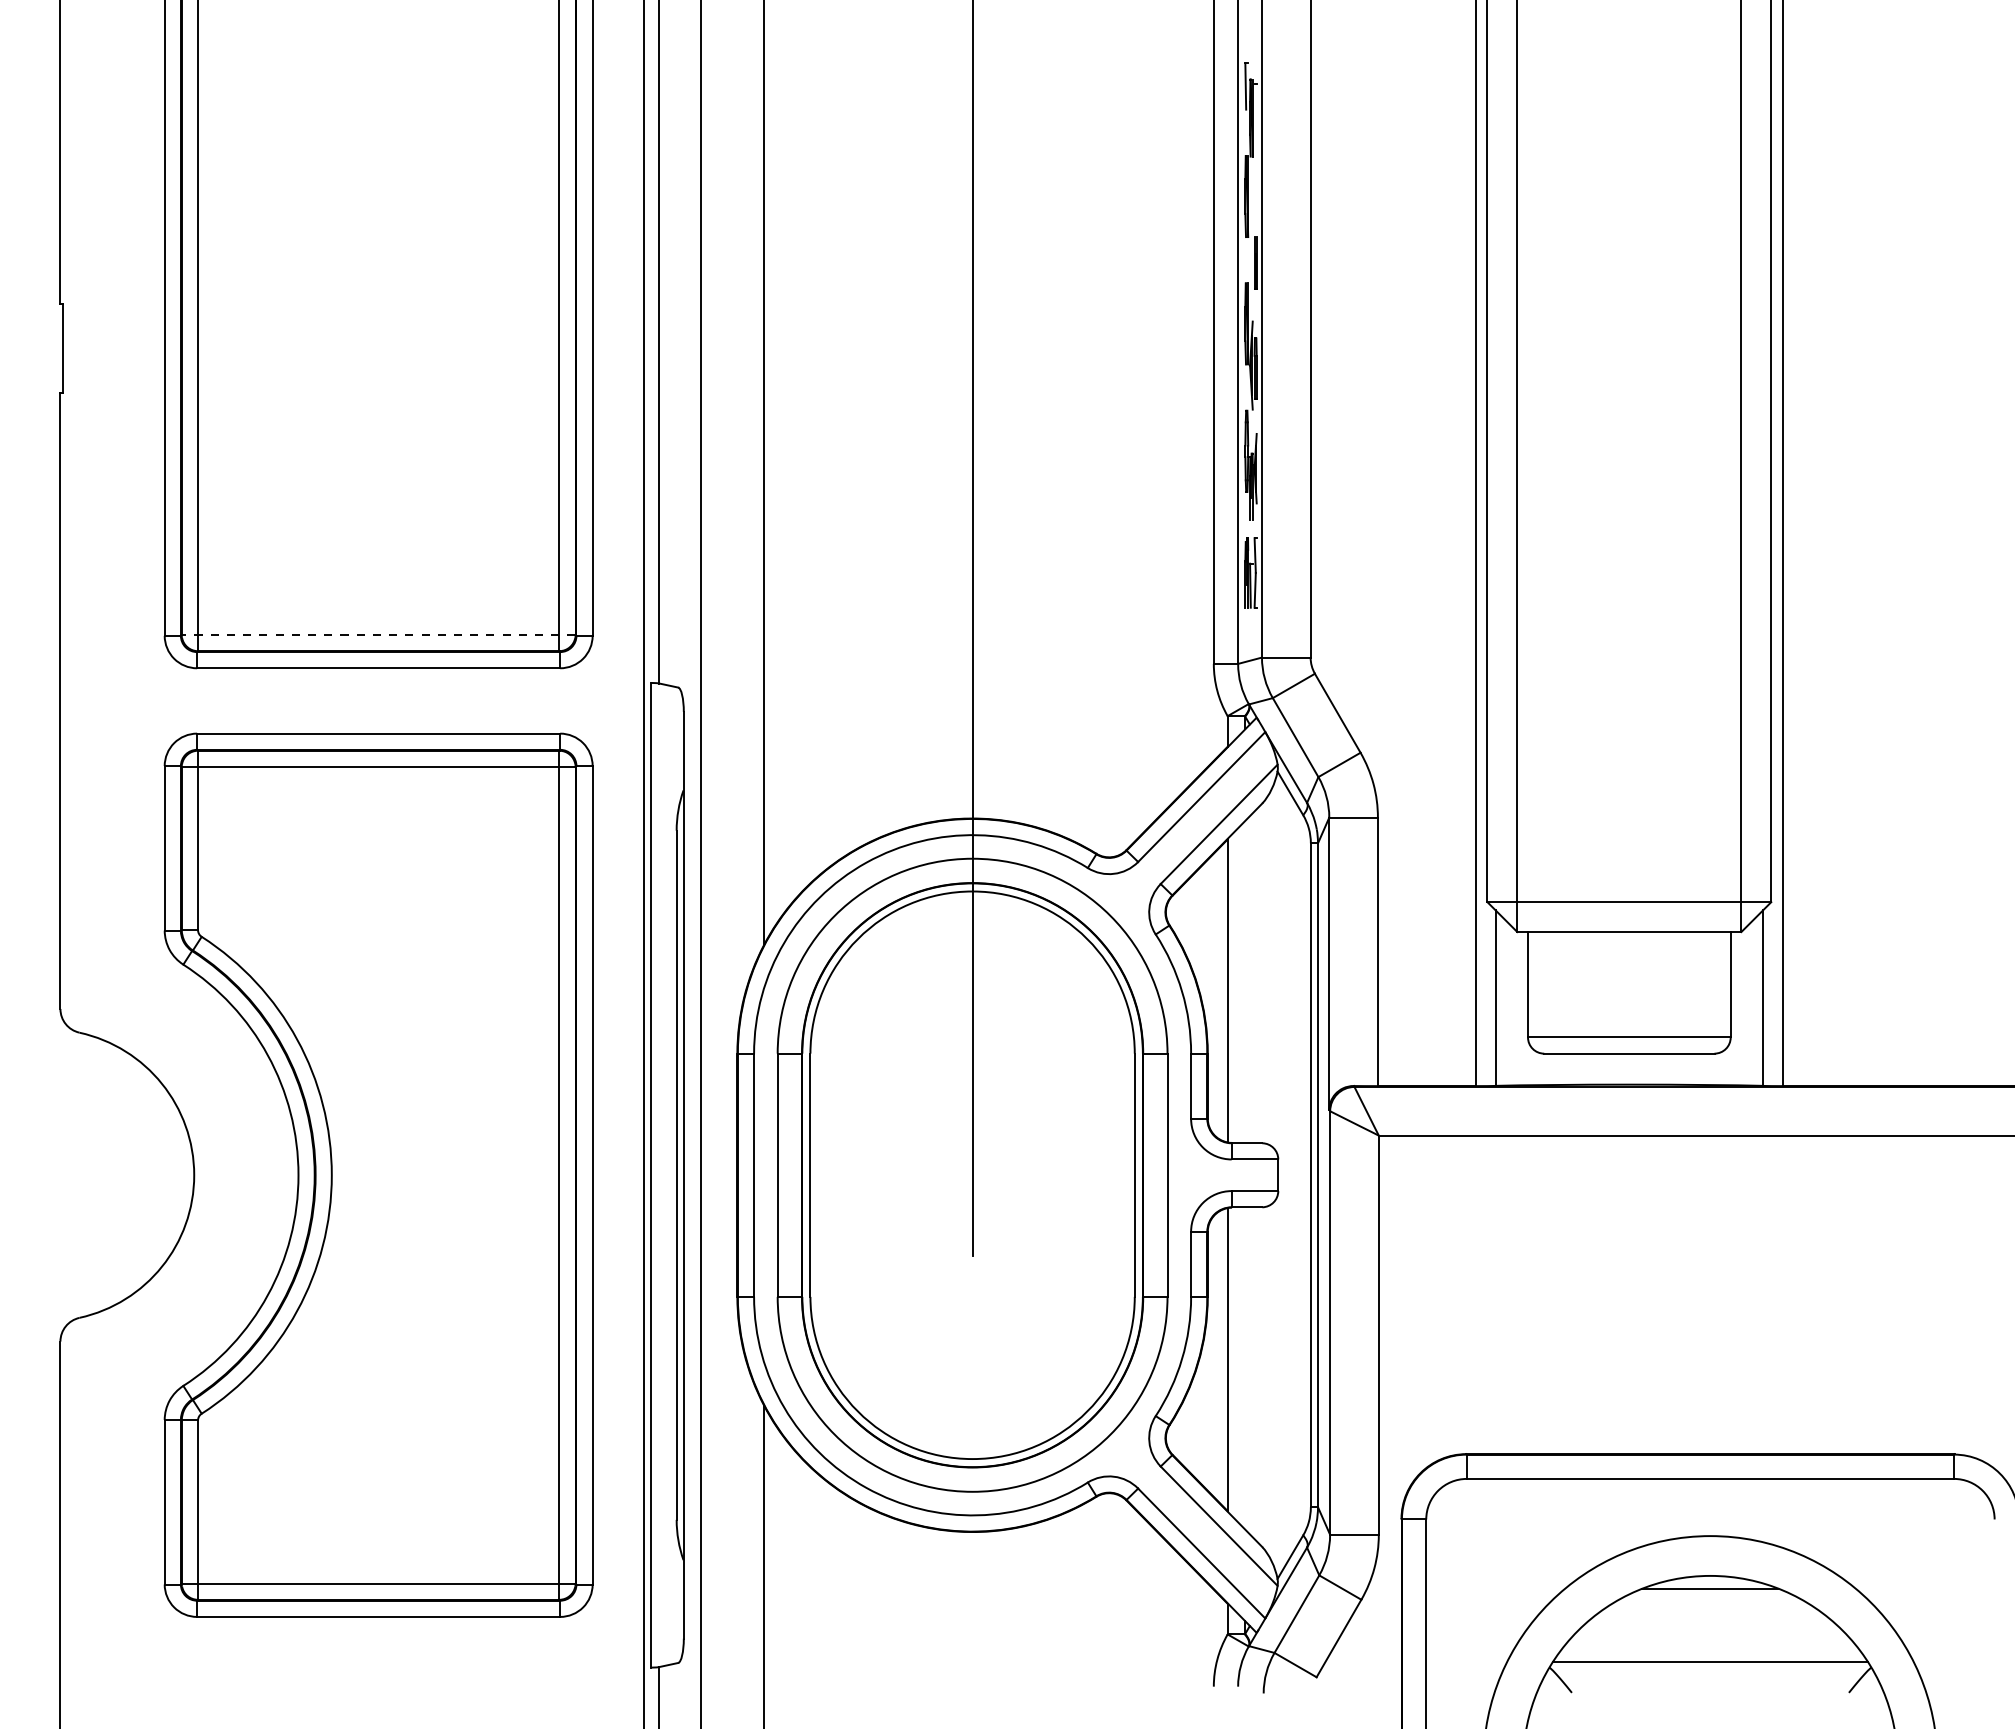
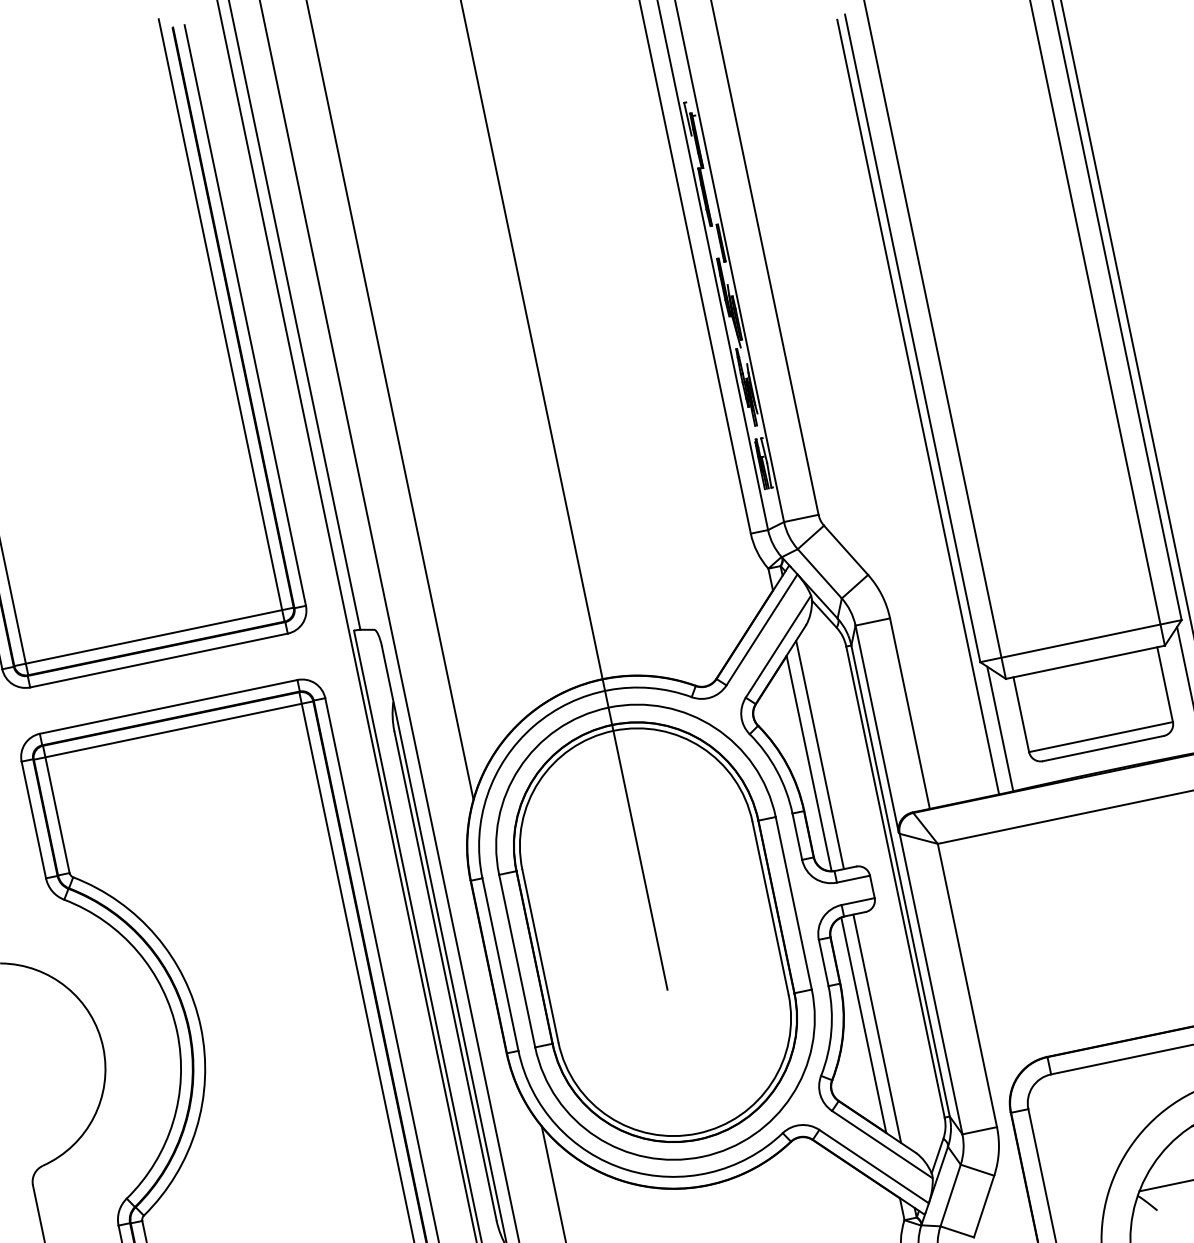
line: (378, 634) -> (153, 636), dashed -> solid
line: (1244, 982) -> (819, 755), added
line: (1244, 1367) -> (876, 1028), added

